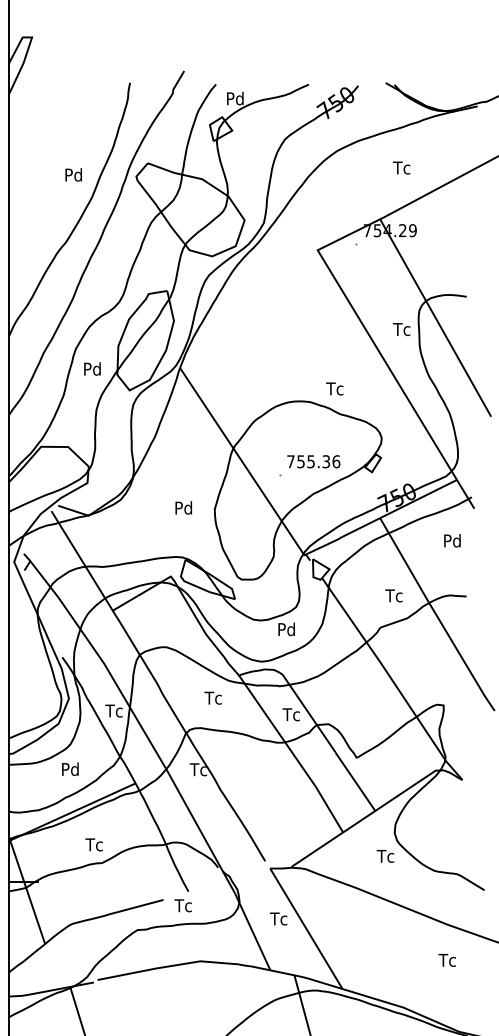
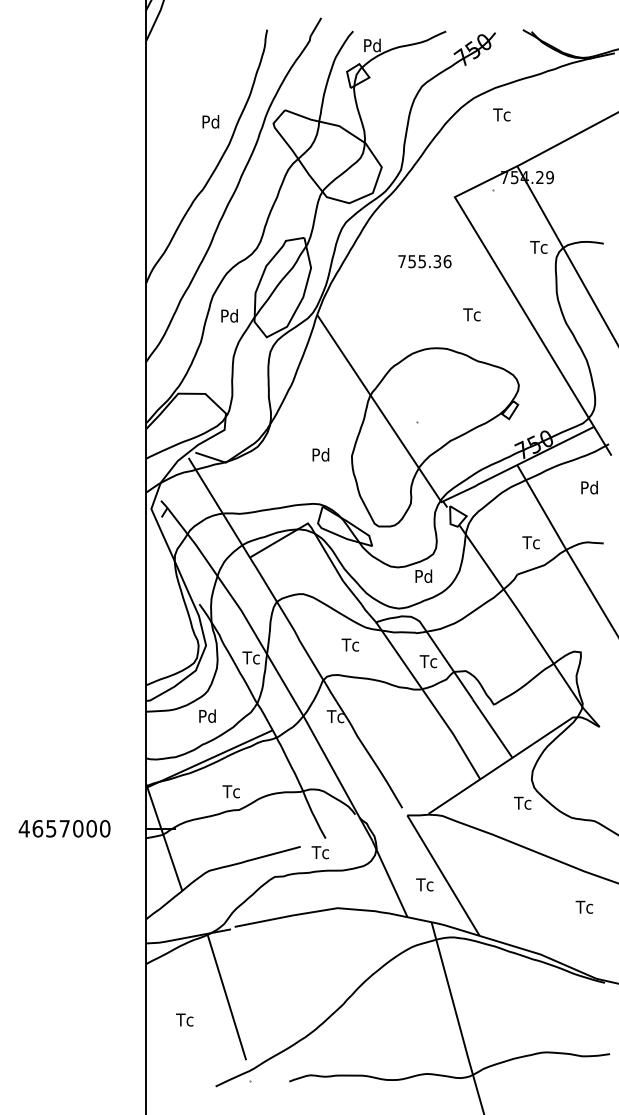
text: (401, 167) -> (501, 114), moved
text: (401, 329) -> (538, 247), moved
text: (334, 388) -> (471, 314), moved
text: (313, 461) -> (424, 261), moved
text: (278, 918) -> (424, 884), moved

